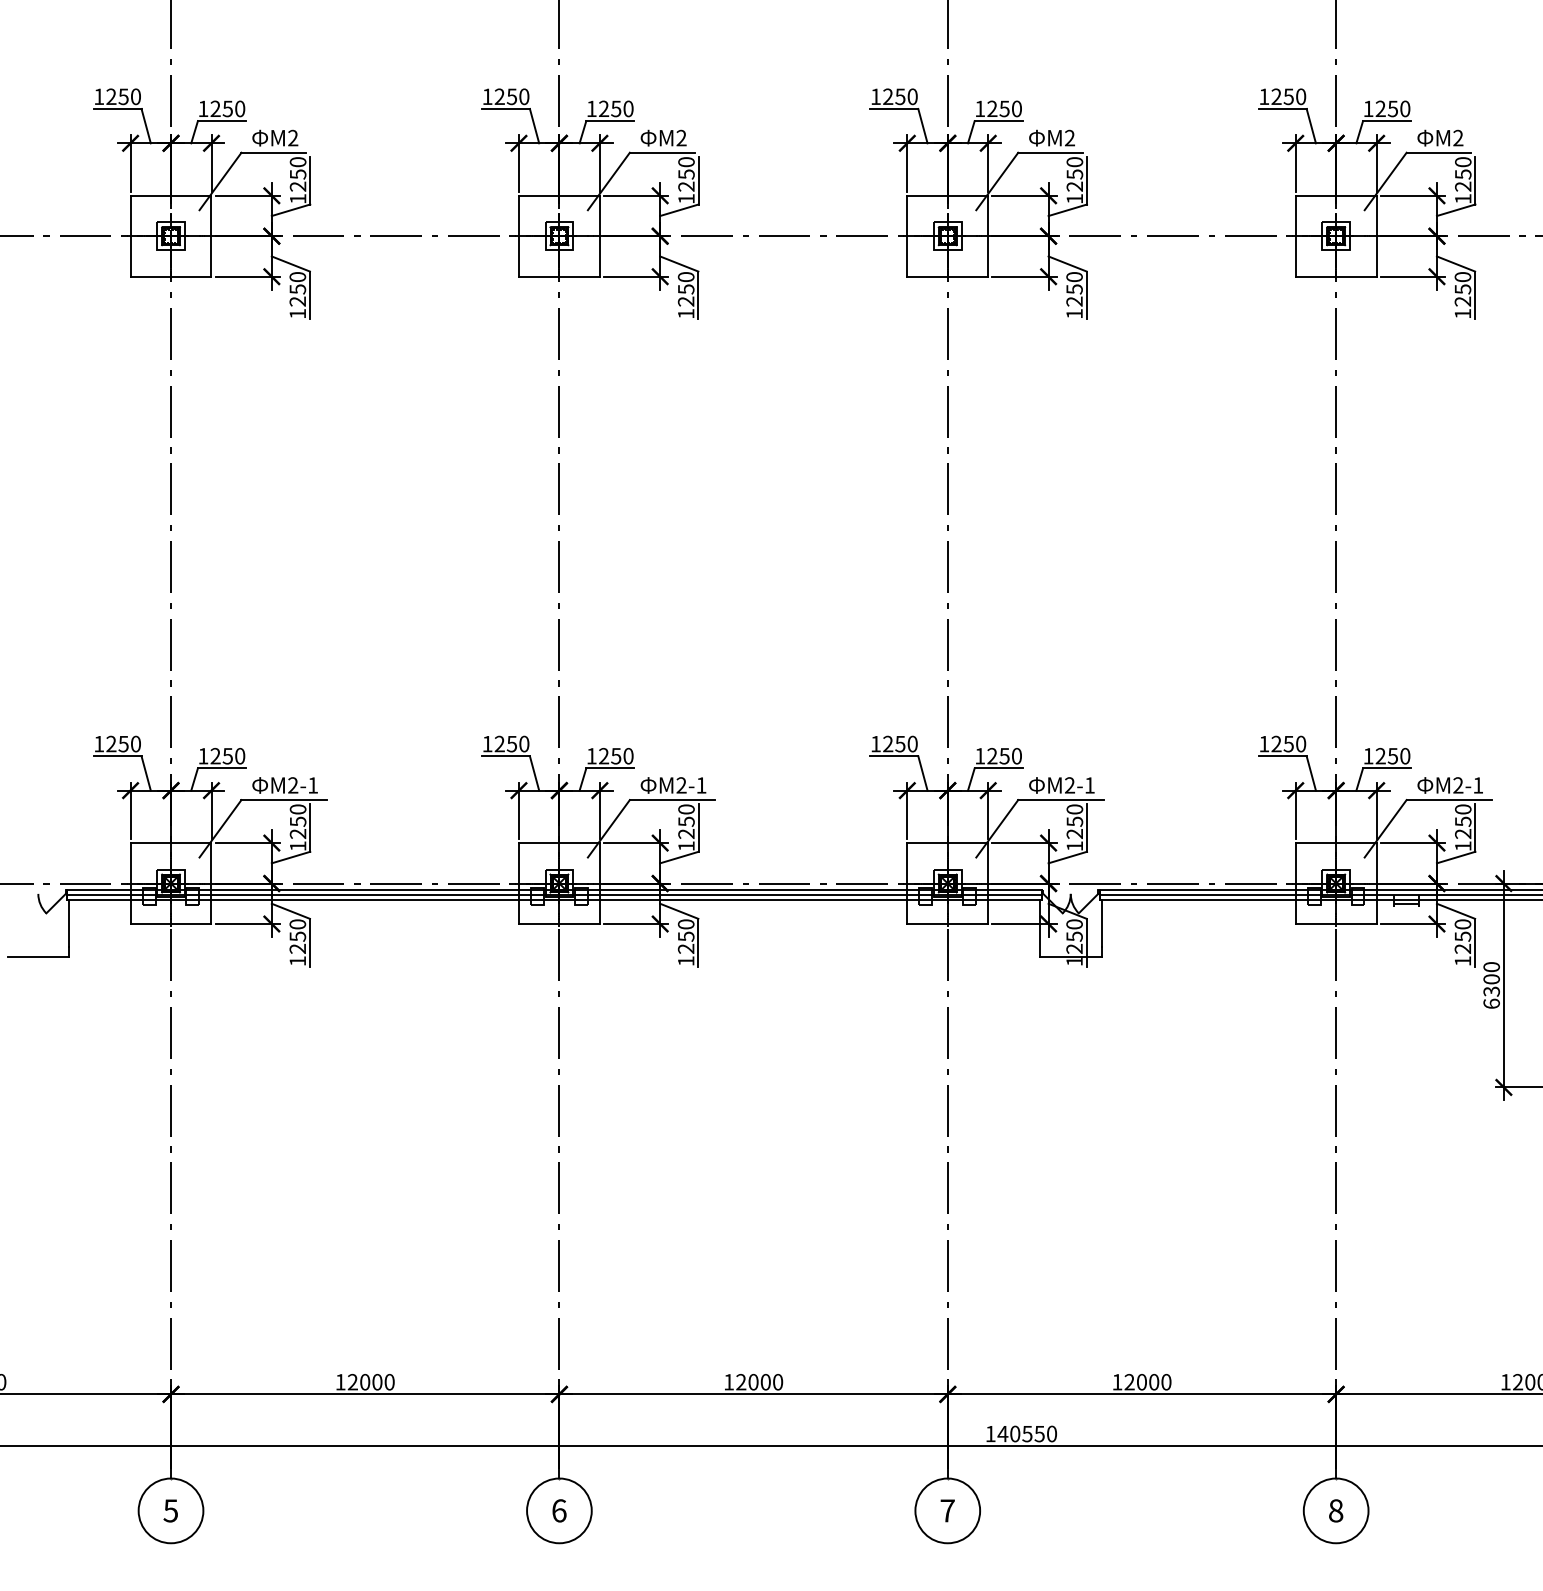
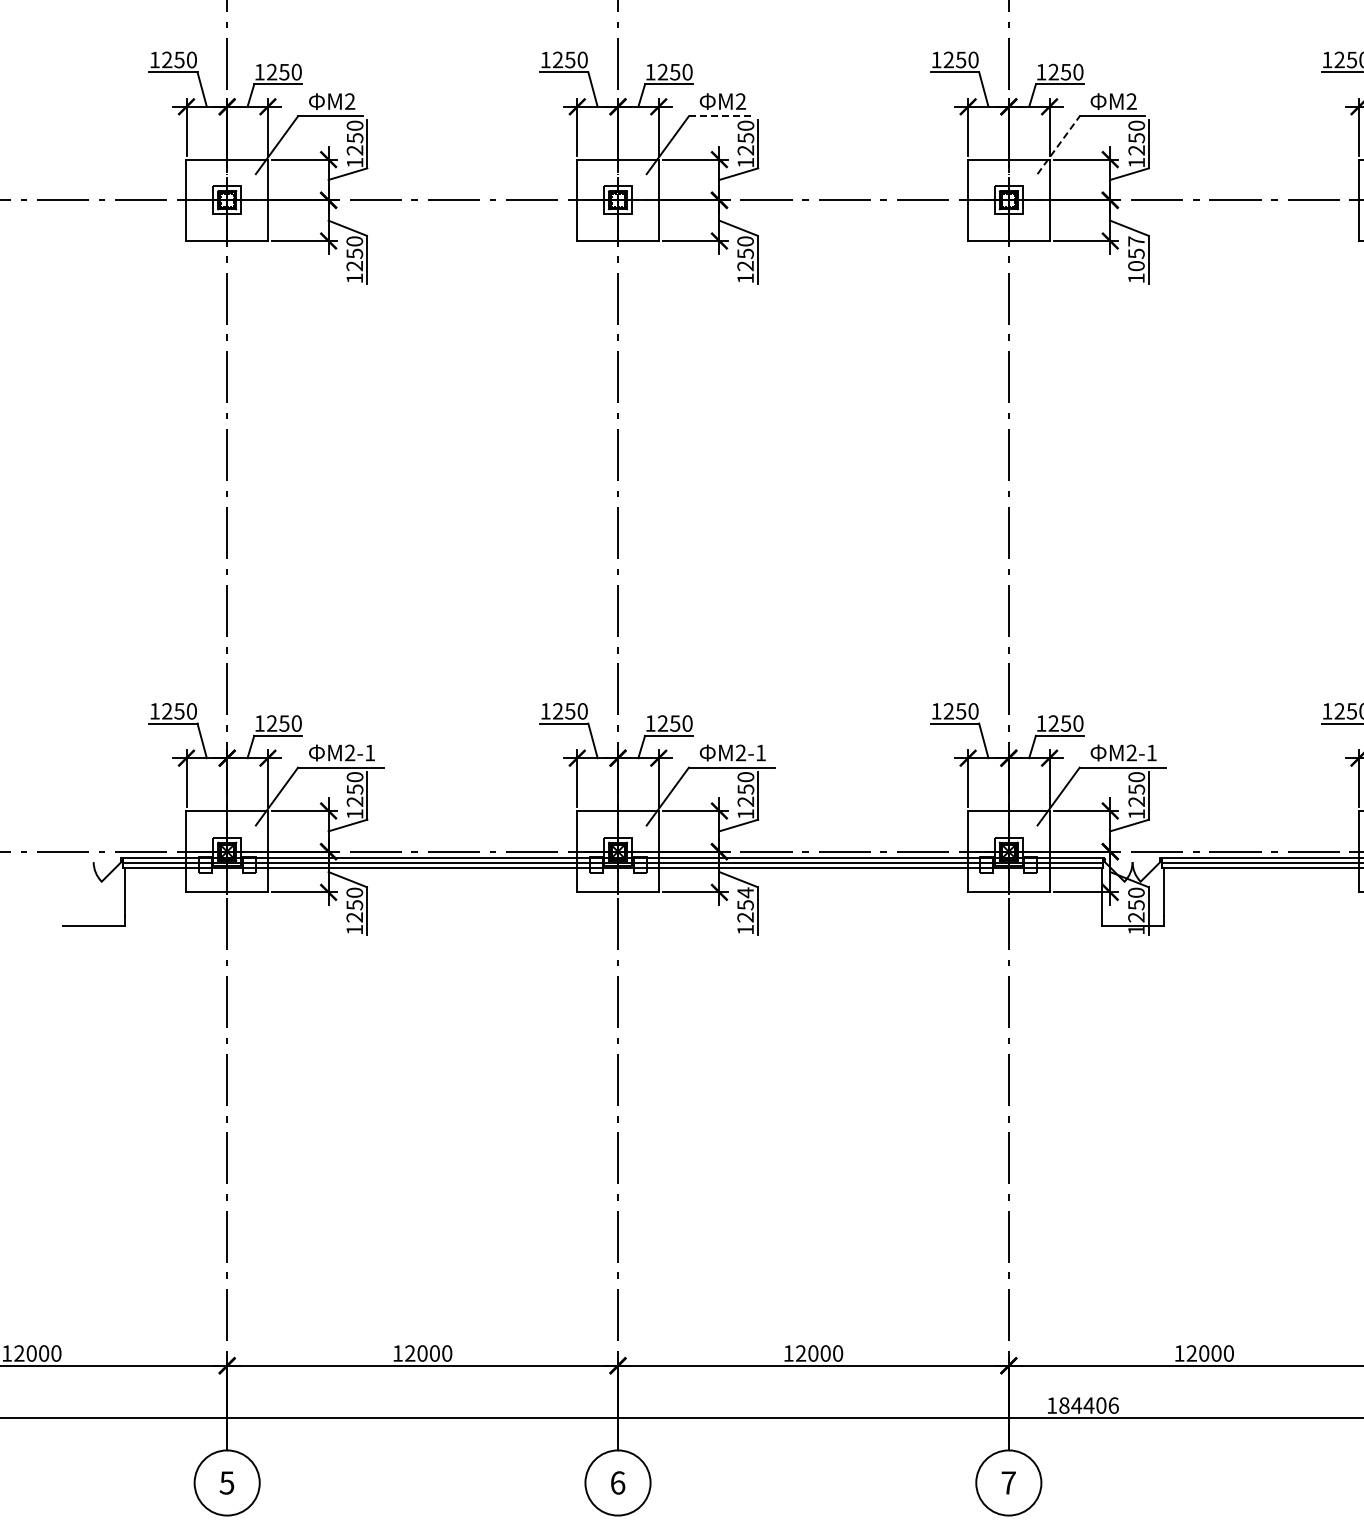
line: (662, 152) -> (721, 116), solid -> dashed
line: (997, 181) -> (1058, 145), solid -> dashed
text: (1074, 289) -> (1136, 253), 1250 -> 1057
text: (685, 924) -> (744, 892), 1250 -> 1254
text: (1027, 1433) -> (1089, 1405), 140550 -> 184406

